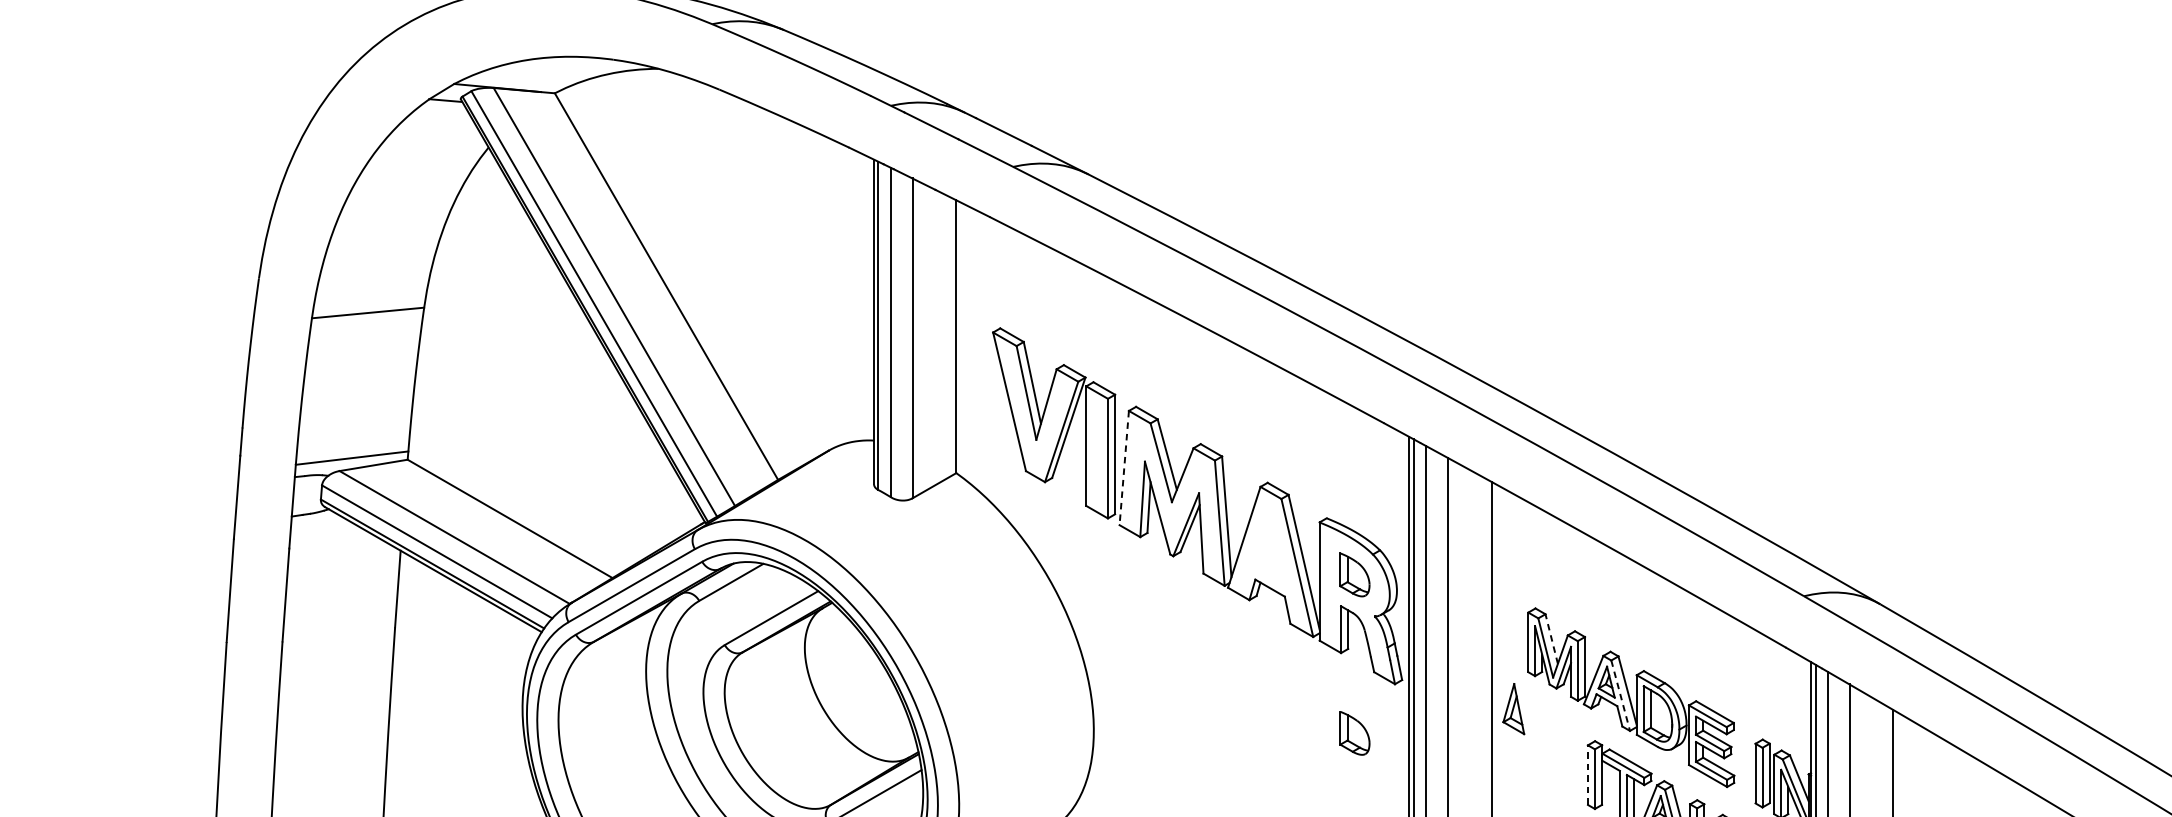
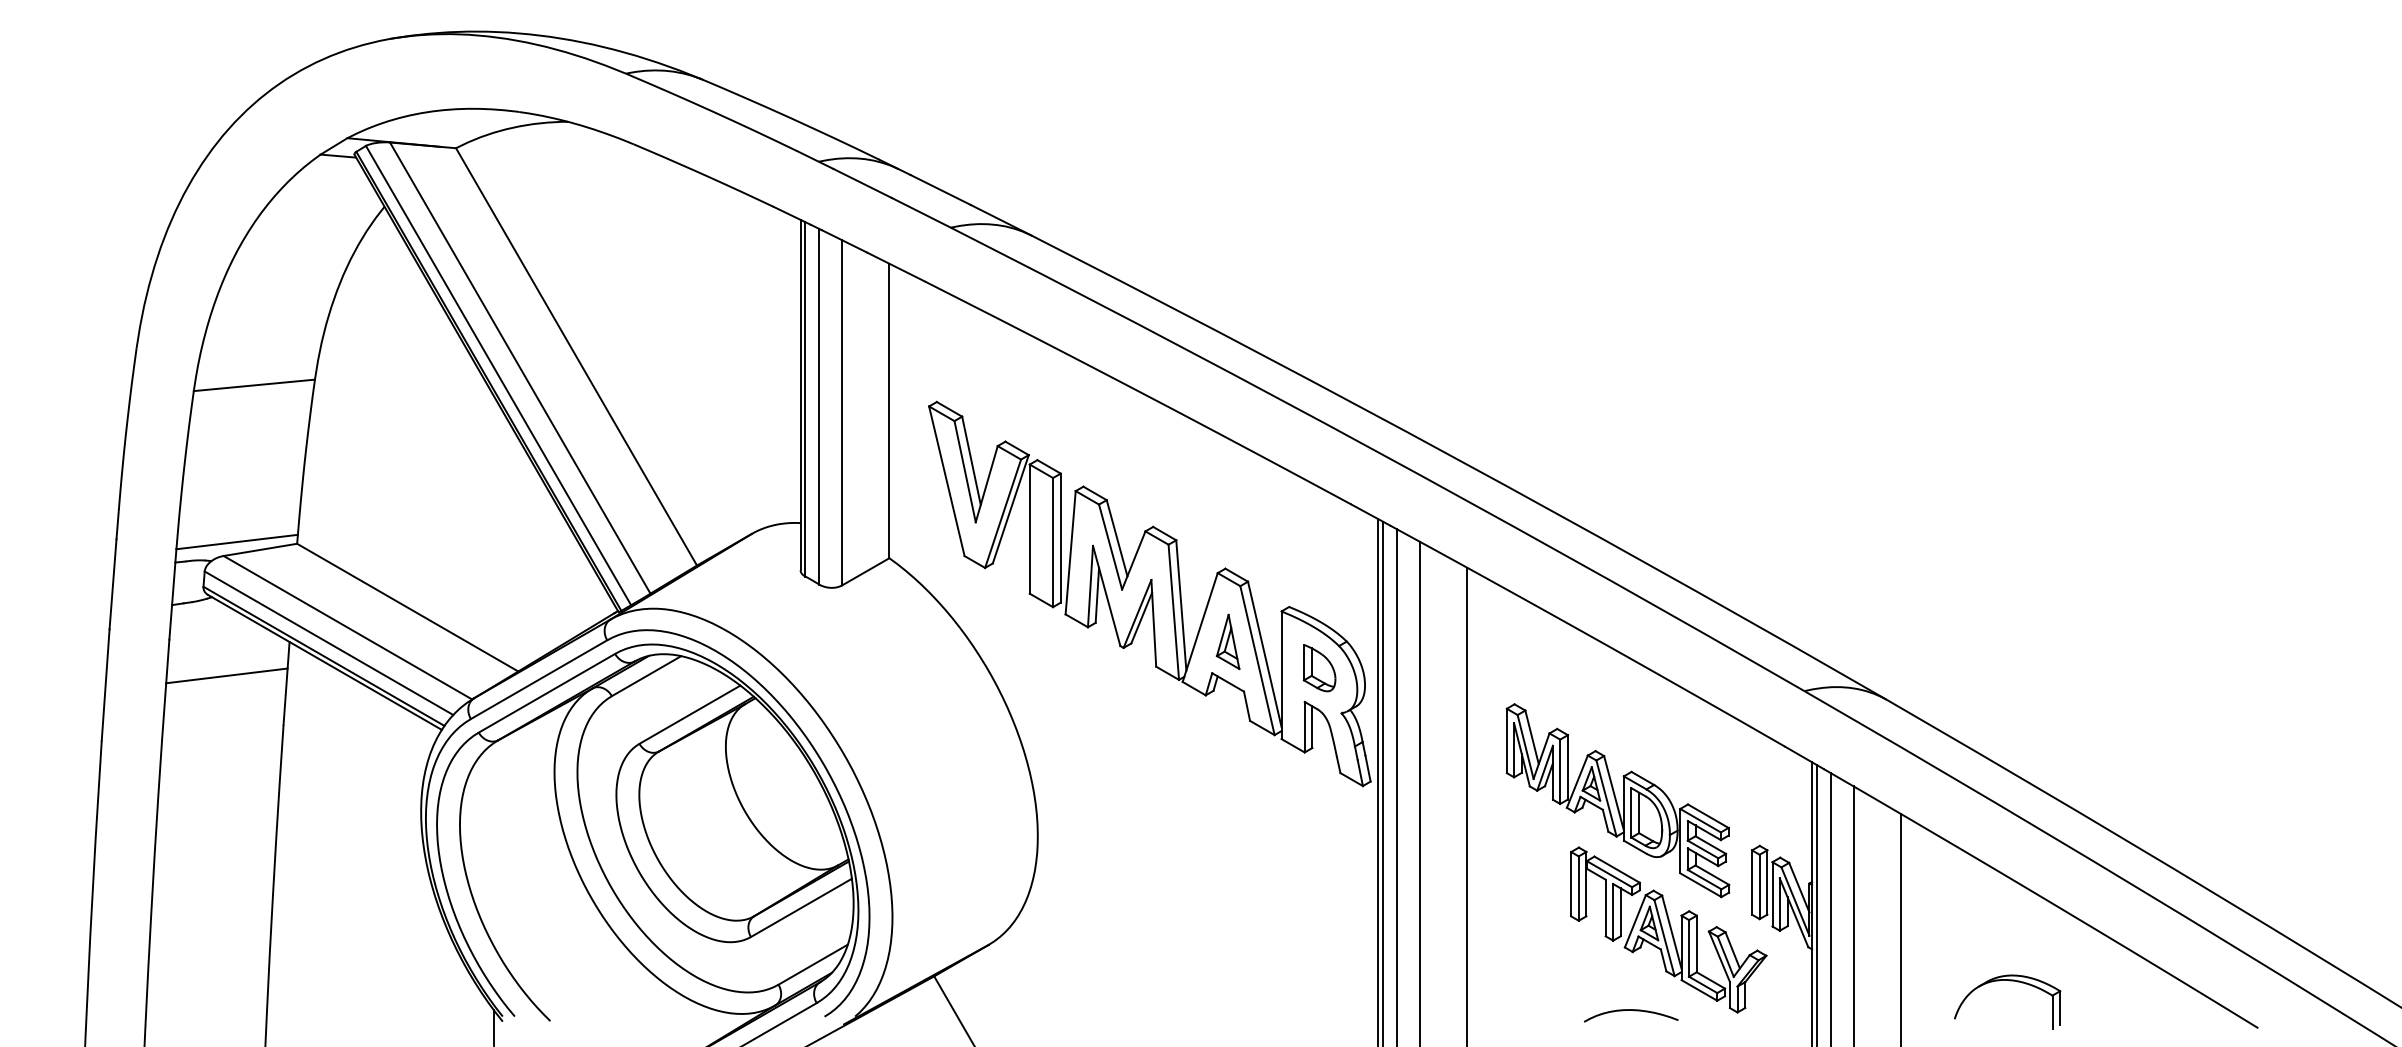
line: (1124, 467) -> (1070, 552), dashed -> solid
line: (342, 581) -> (226, 675), added
line: (1552, 639) -> (1532, 737), dashed -> solid
line: (1620, 695) -> (1606, 798), dashed -> solid
part: (1513, 708) -> (1227, 641), moved
part: (1354, 733) -> (1319, 839), removed
line: (1588, 774) -> (1571, 883), dashed -> solid

